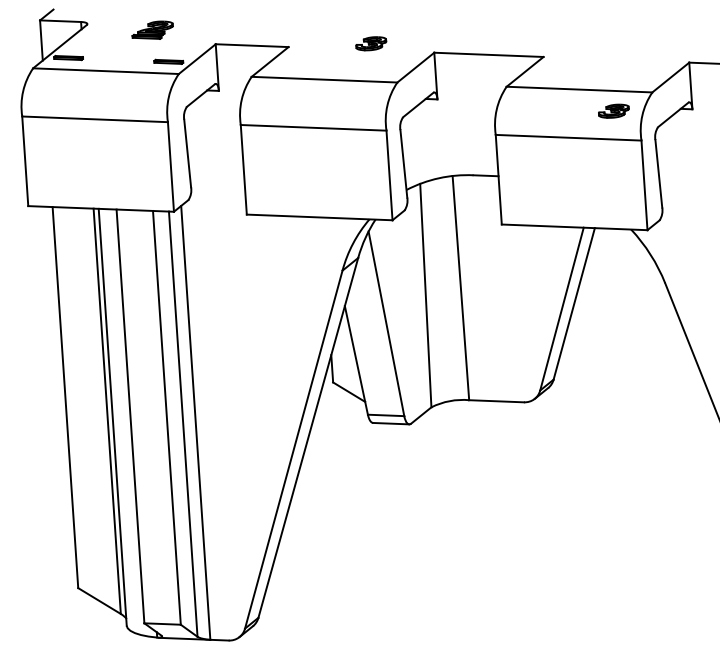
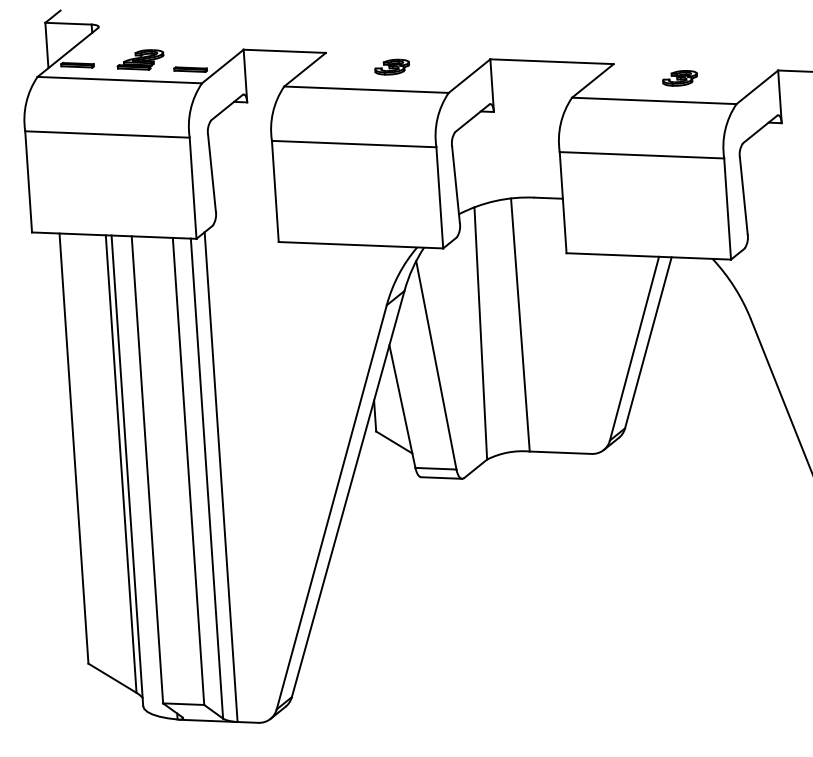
part: (152, 29) -> (140, 59), moved
part: (371, 43) -> (392, 66), moved
part: (613, 111) -> (679, 78), moved

